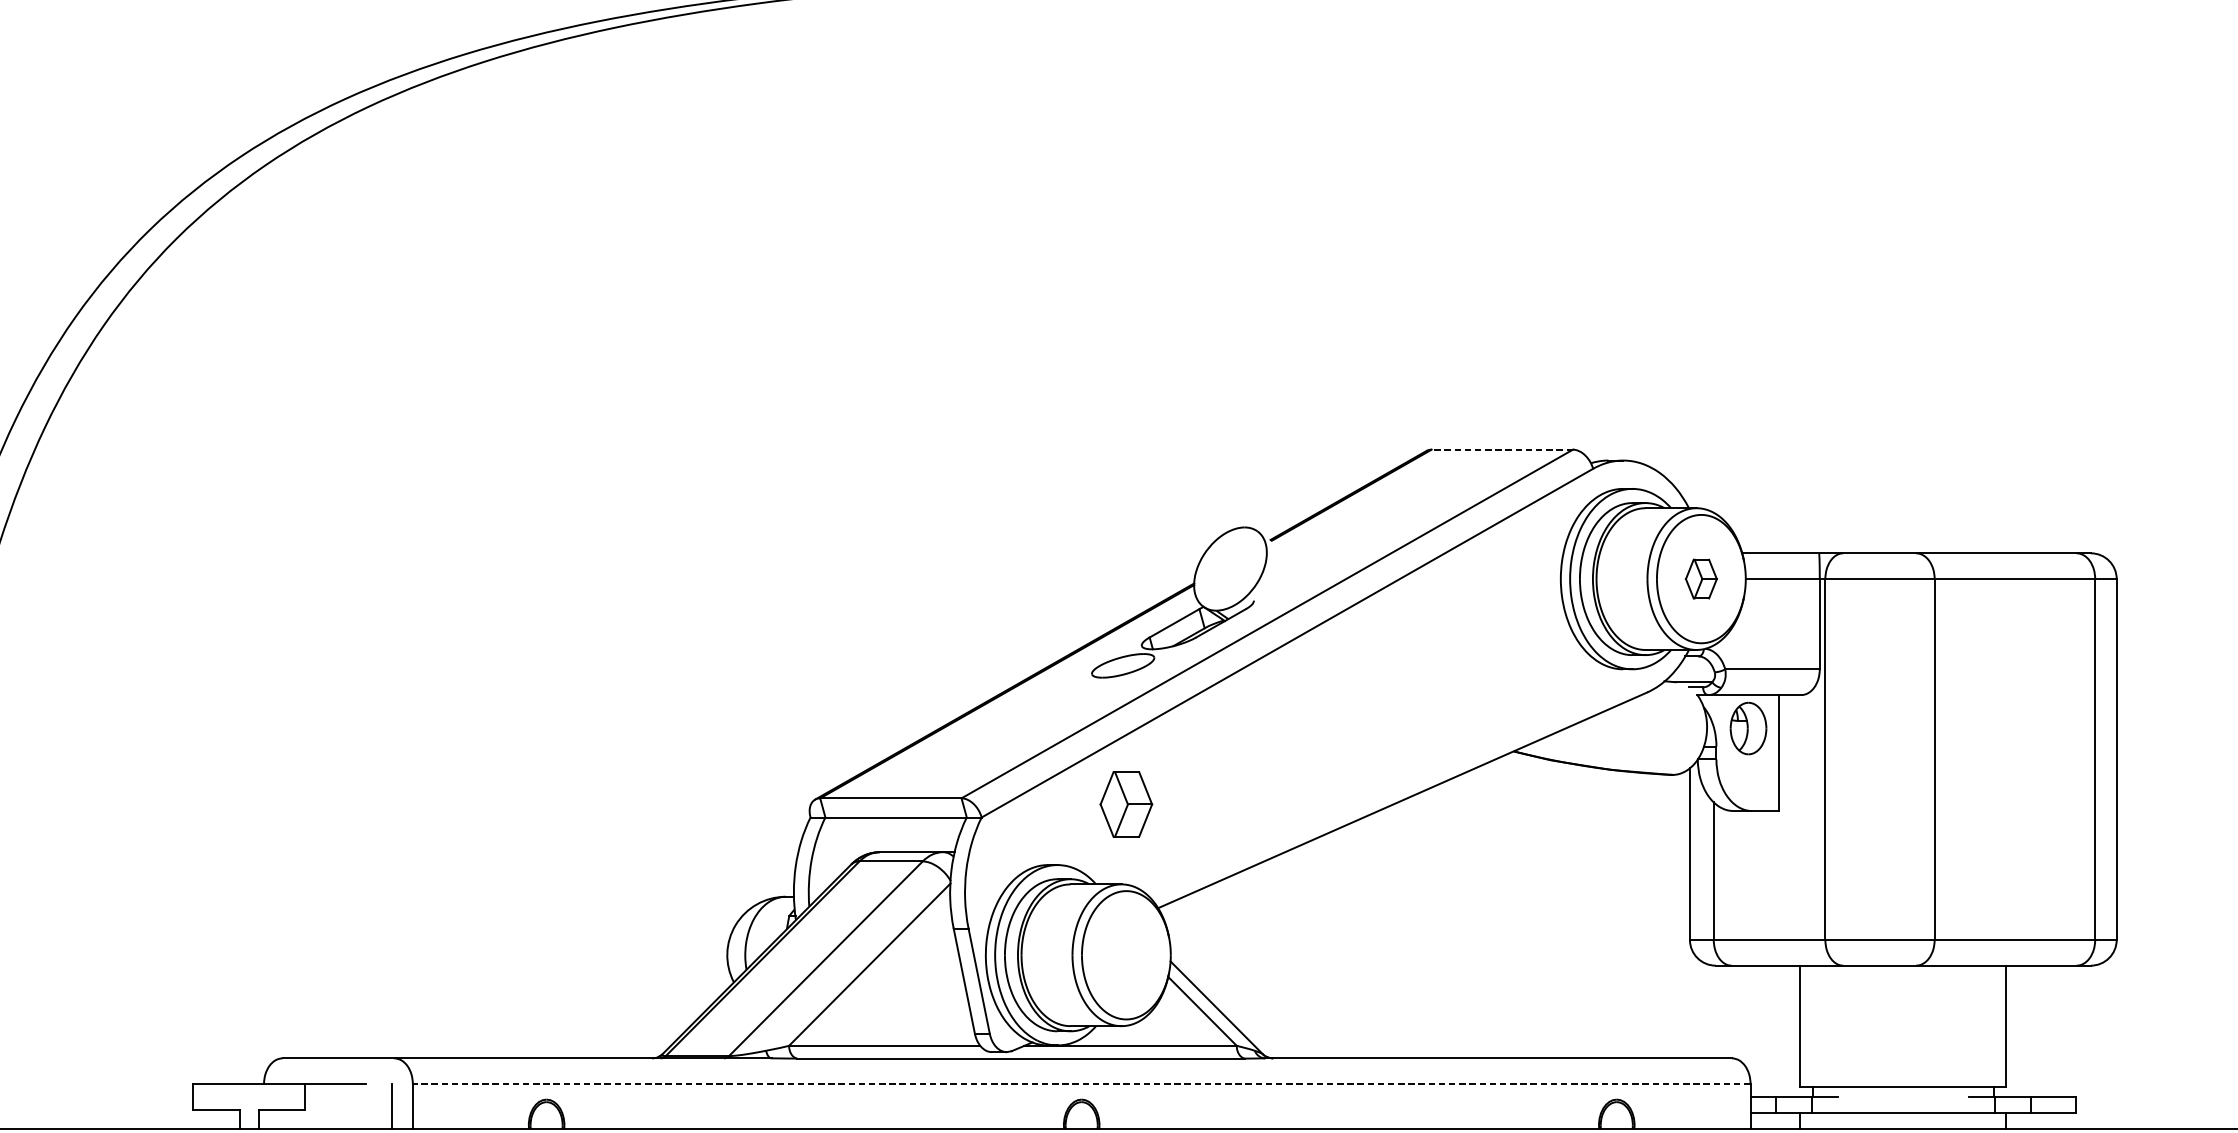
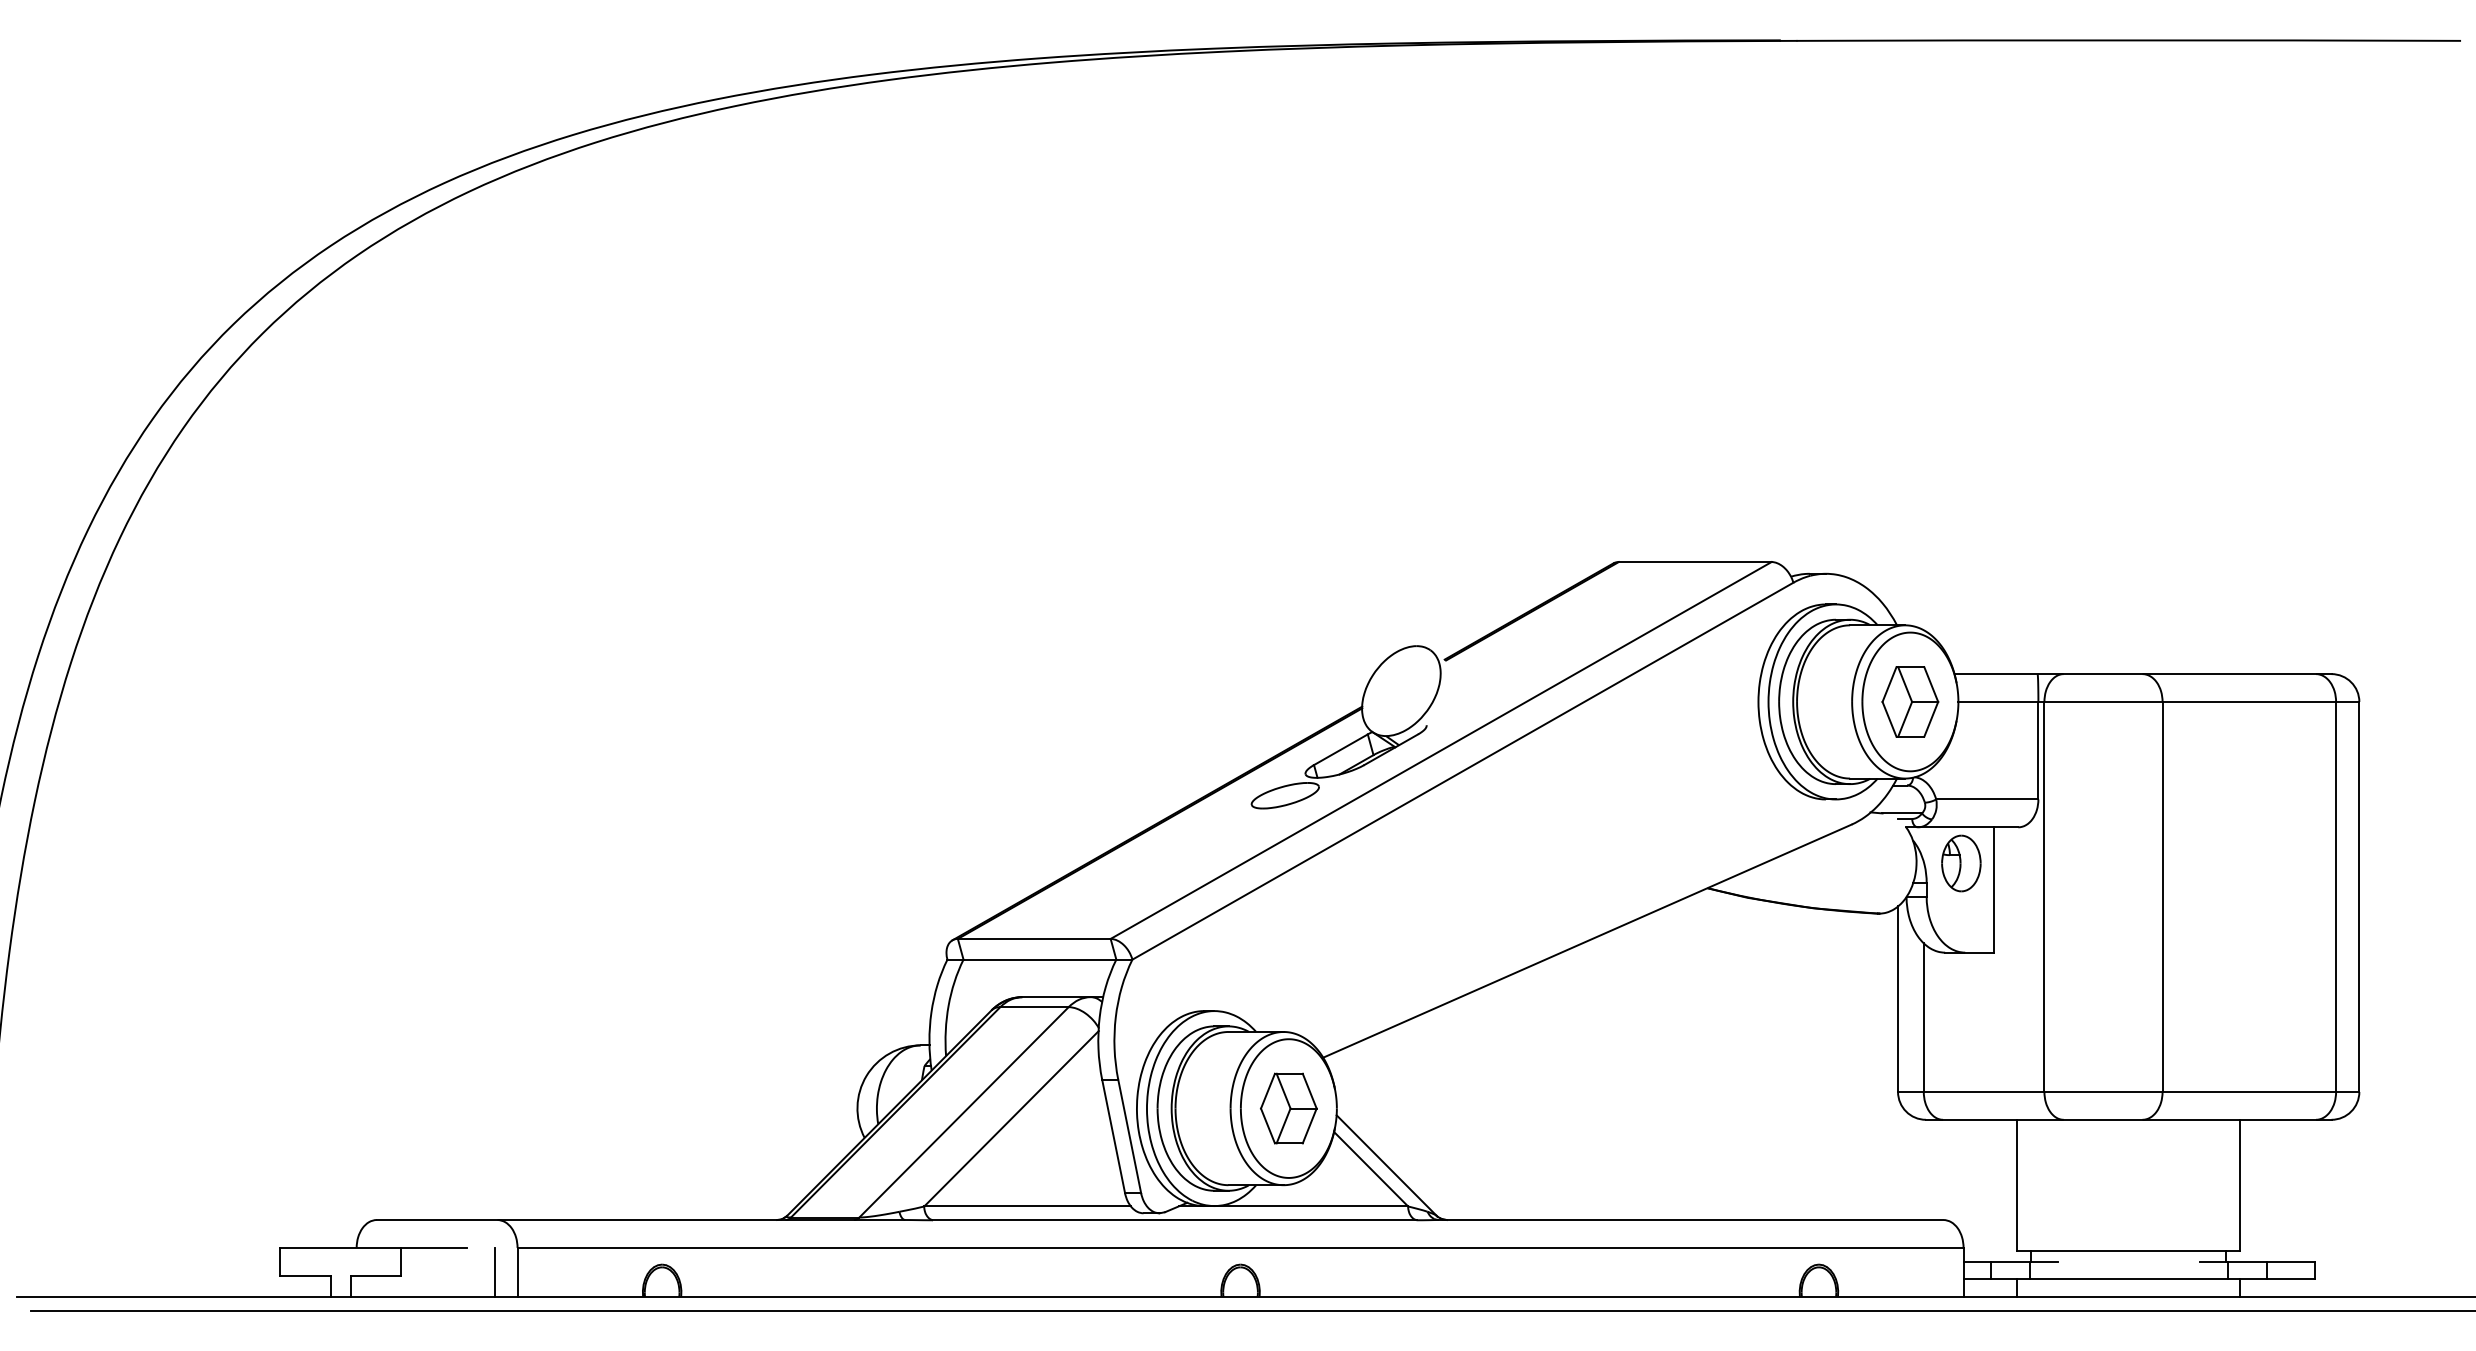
line: (1501, 450) -> (1694, 562), dashed -> solid
part: (1701, 578) -> (1910, 701), size x1.67
part: (1126, 804) -> (1288, 1108), moved
line: (1081, 1083) -> (1240, 1247), dashed -> solid

